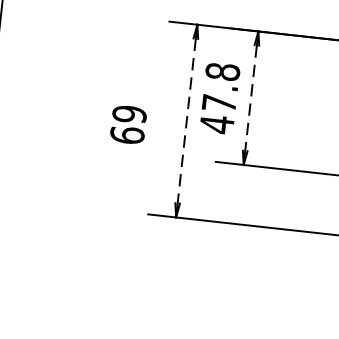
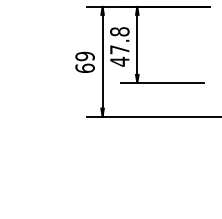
line: (251, 99) -> (137, 45), dashed -> solid
line: (186, 120) -> (102, 61), dashed -> solid
text: (127, 123) -> (84, 61), moved

